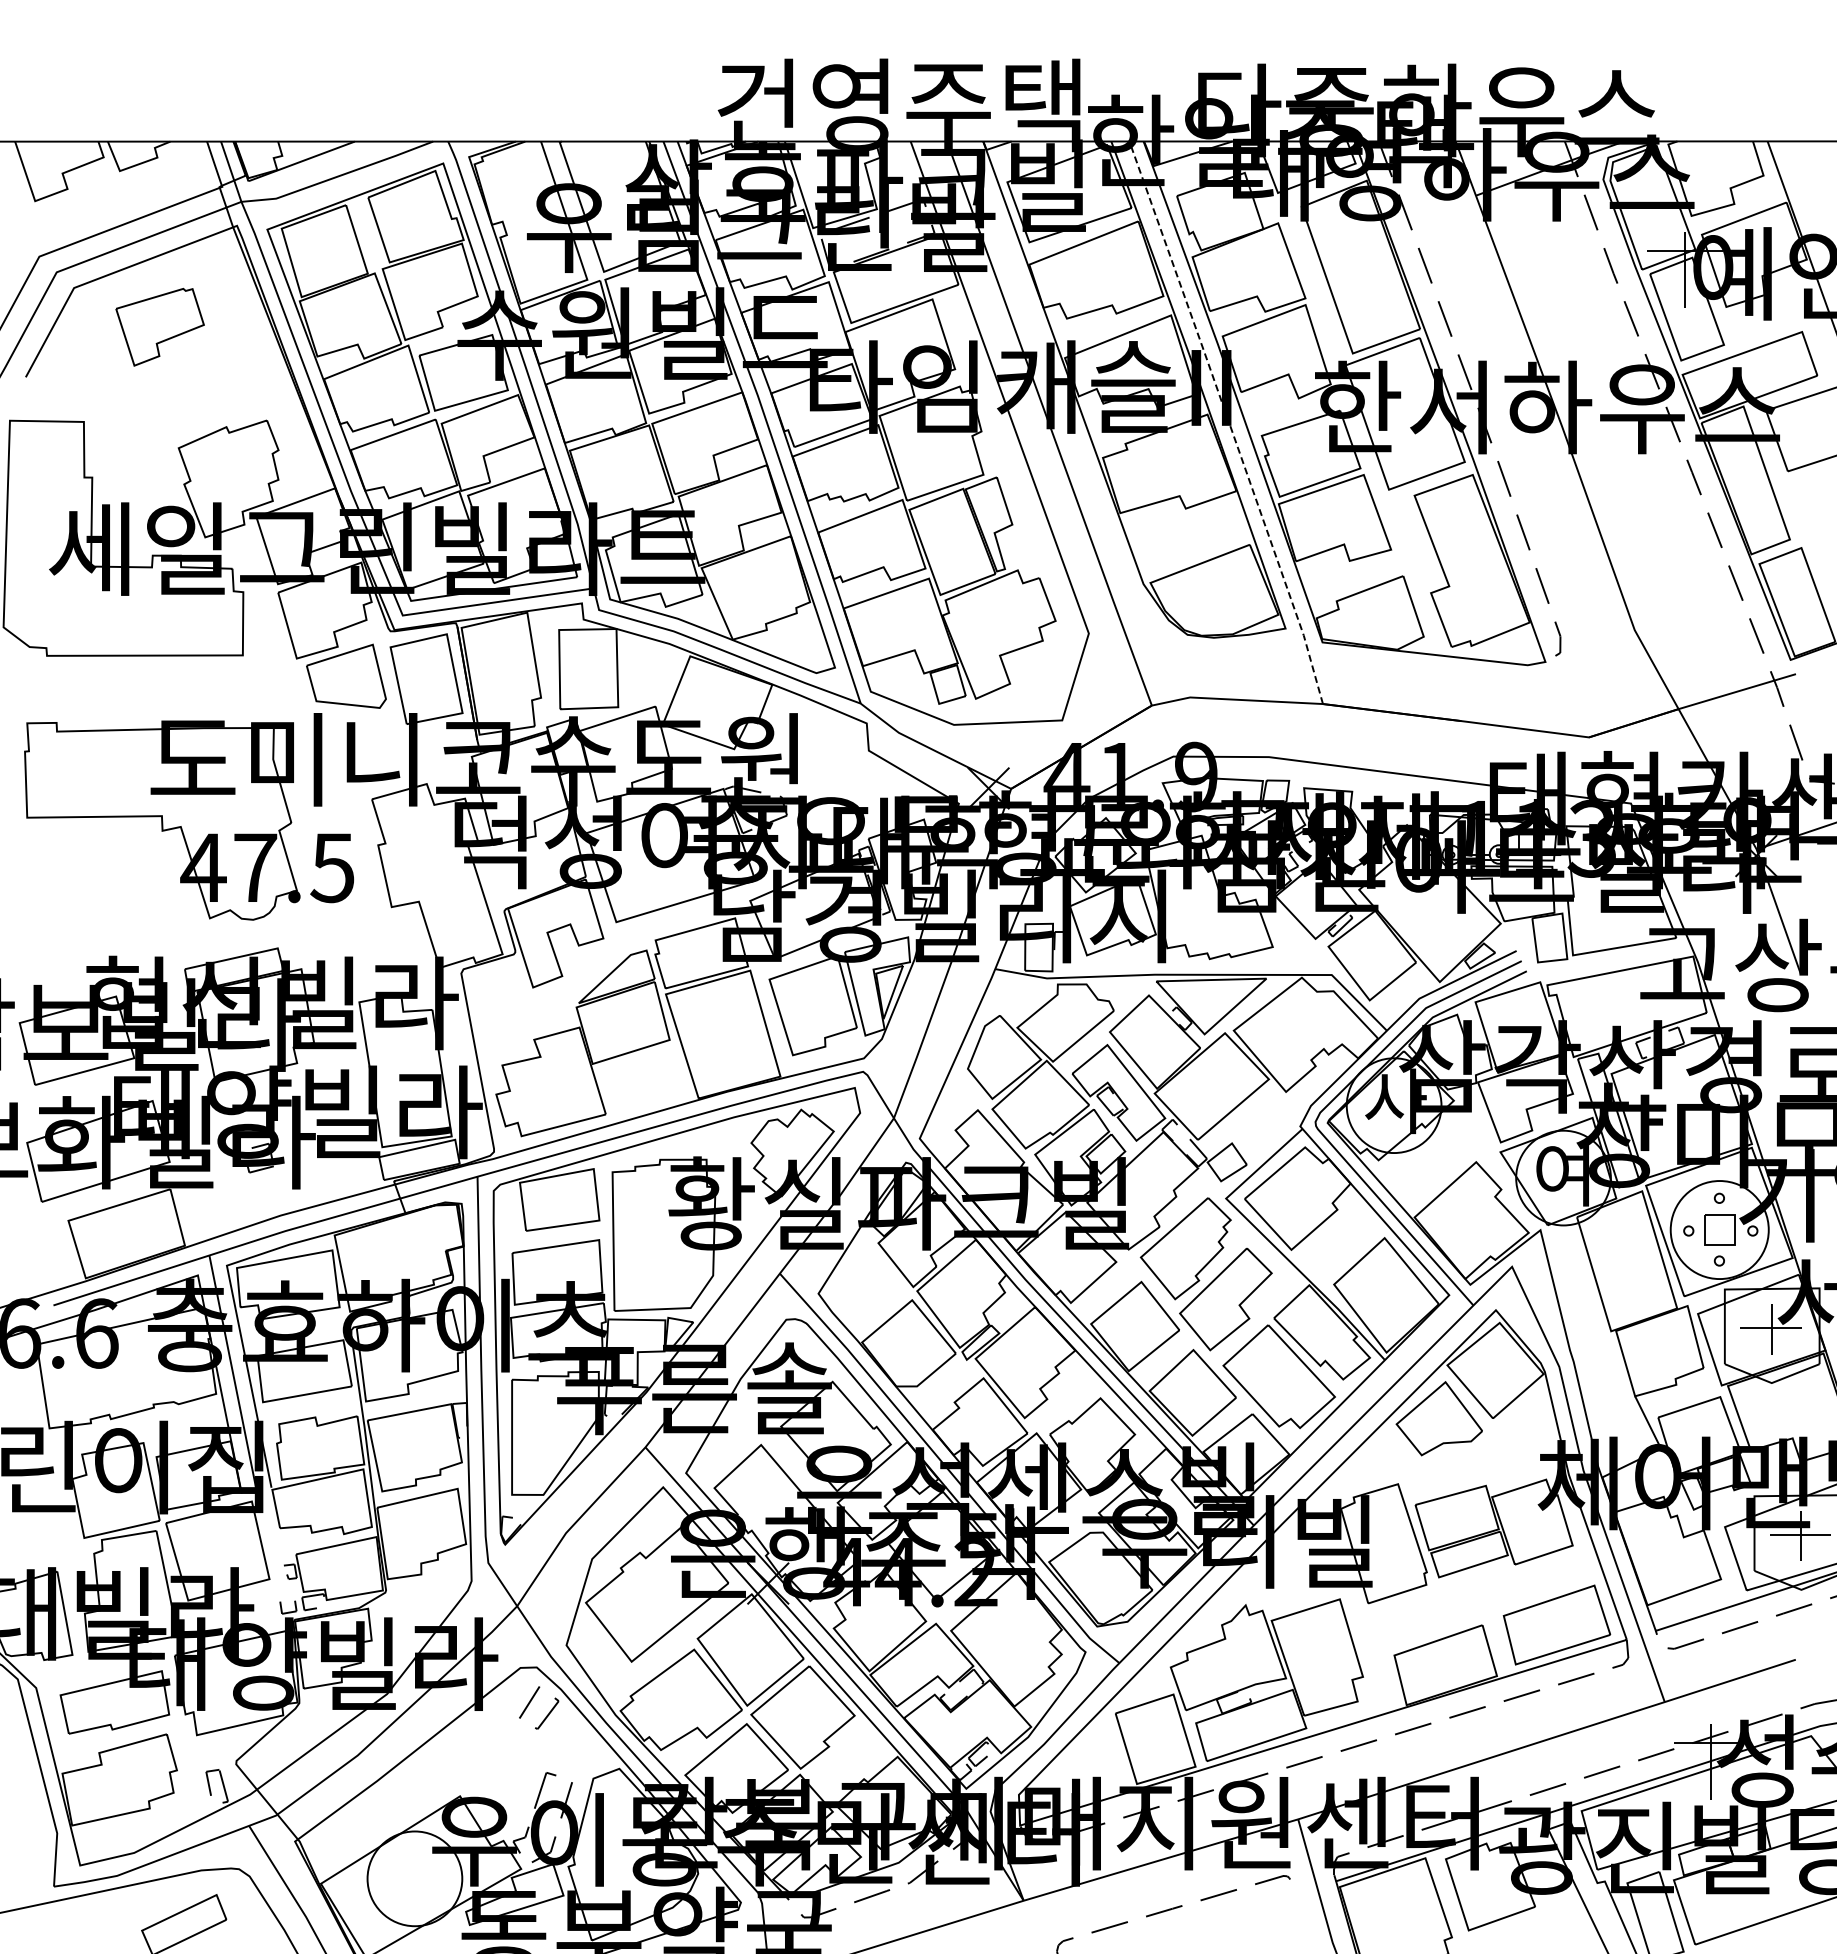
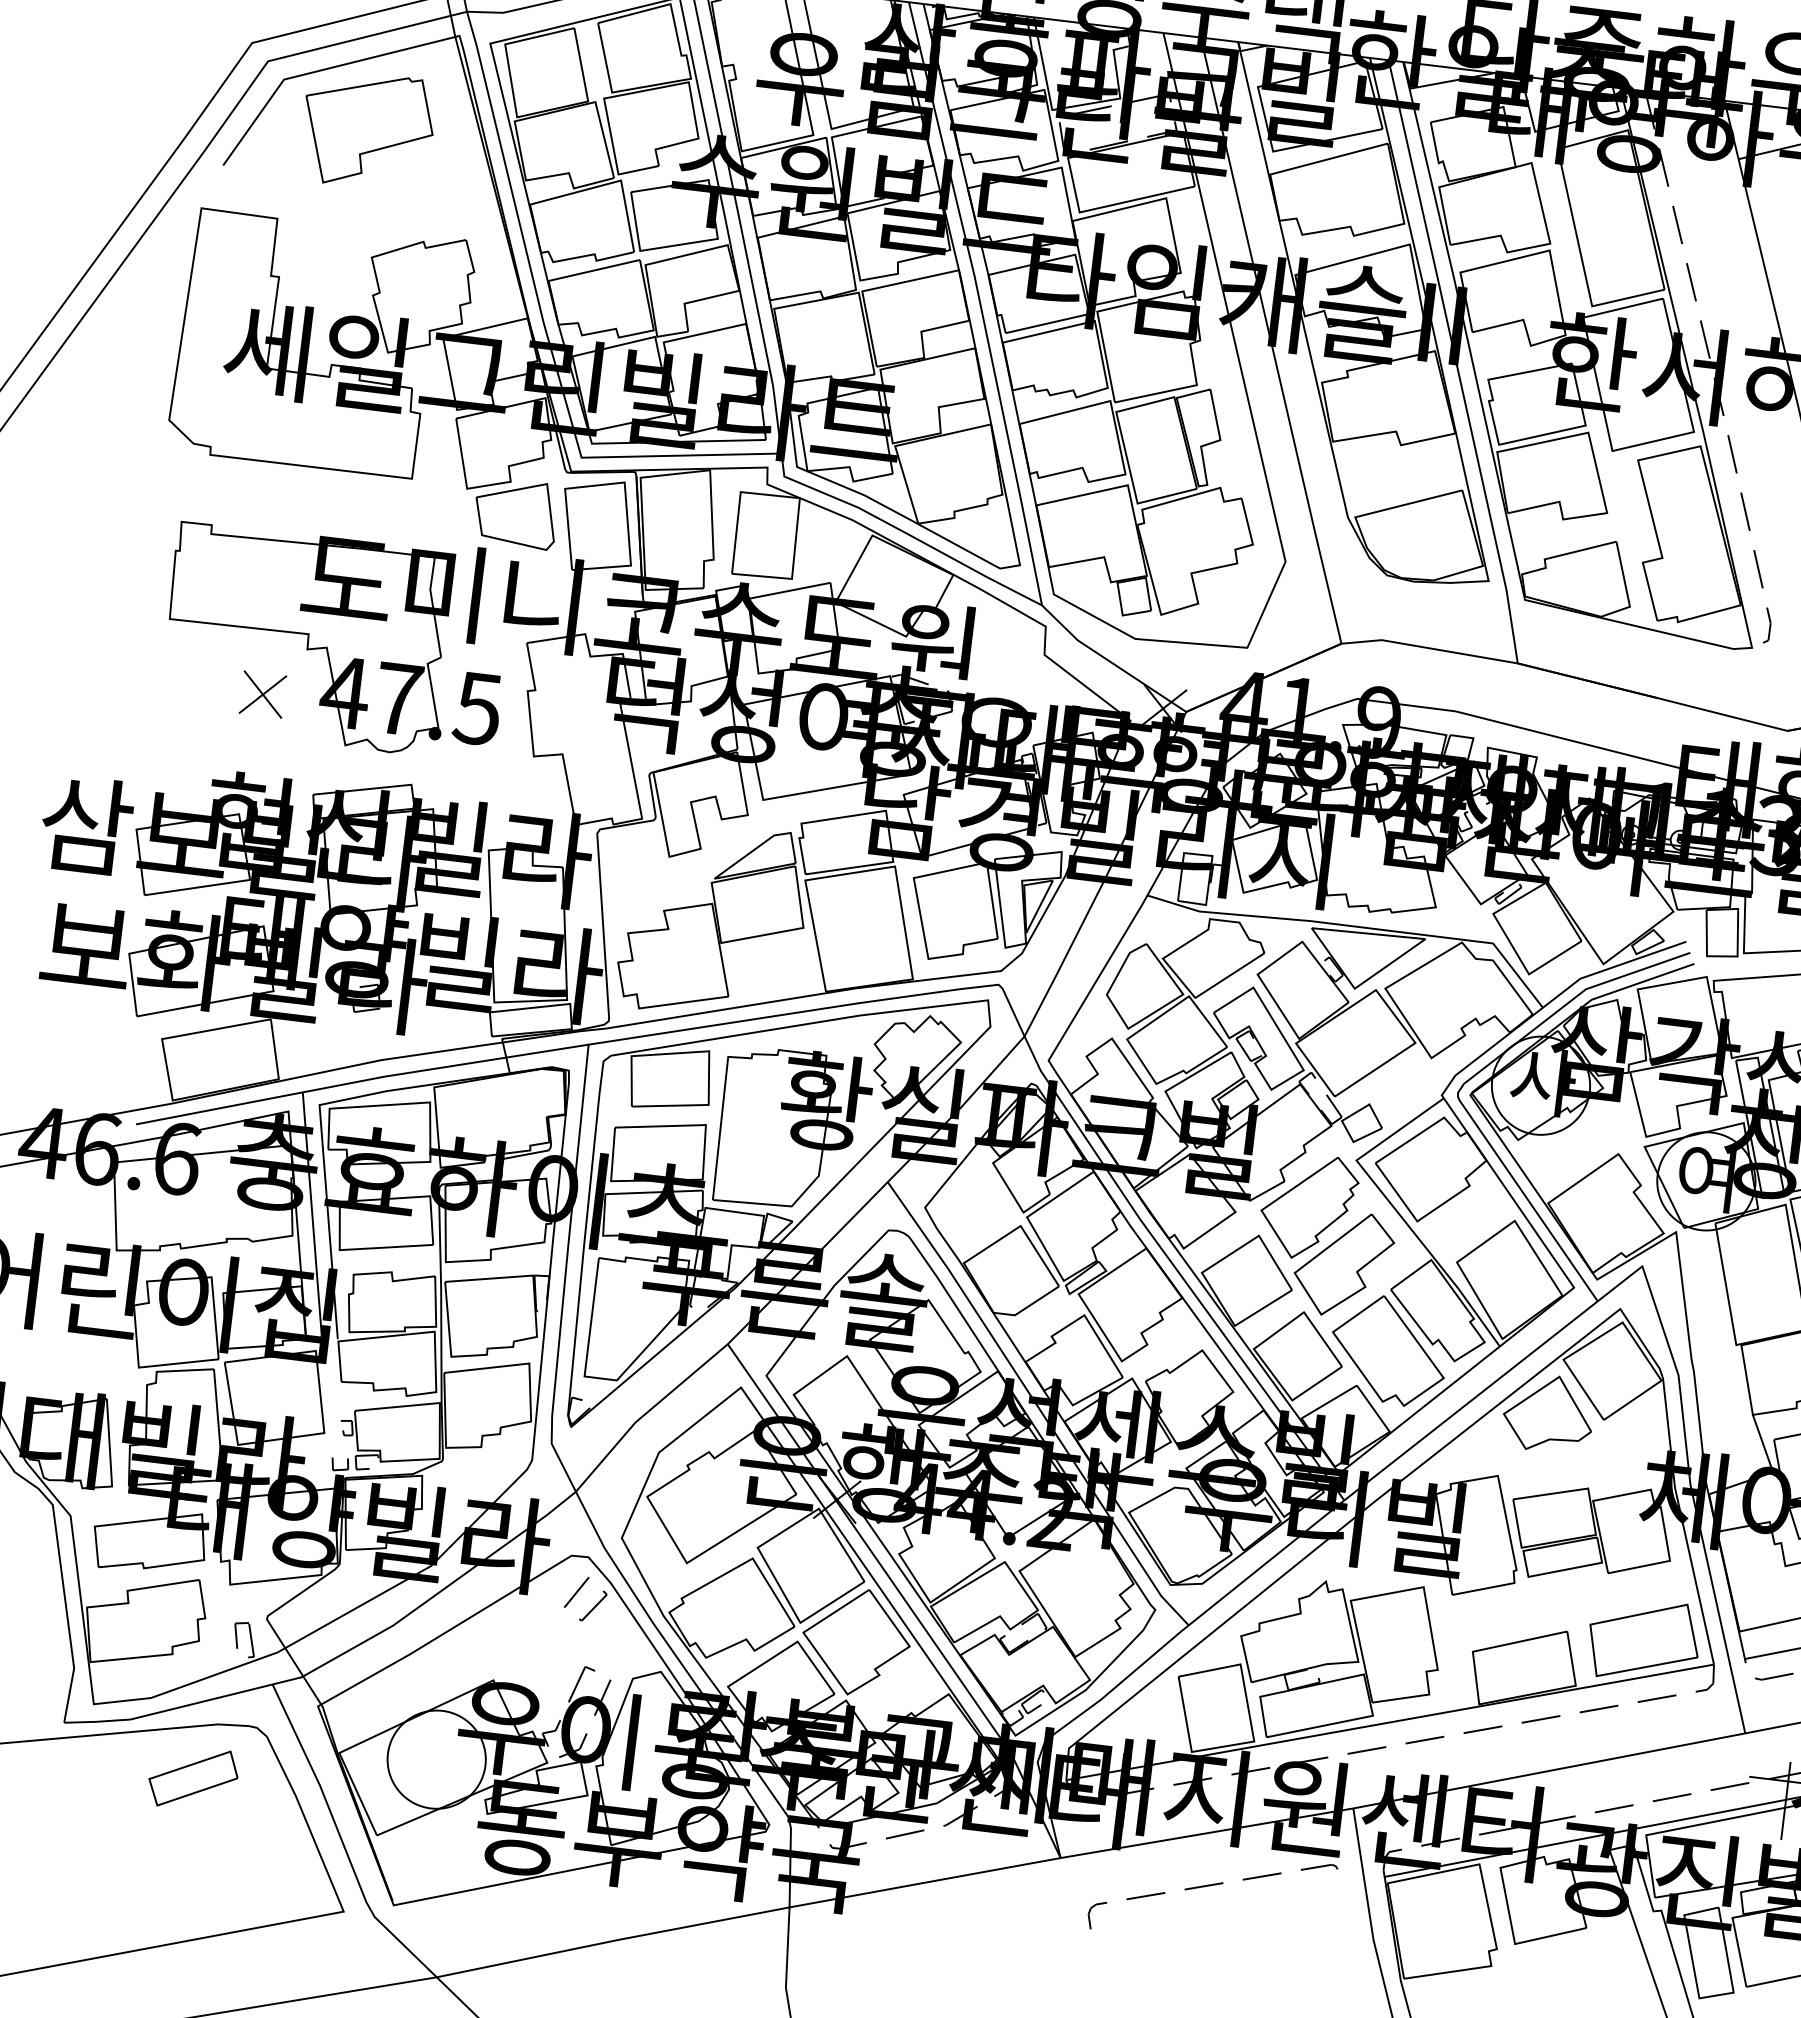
part: (159, 327) -> (367, 130), size x1.43
line: (1228, 421) -> (1455, 360), dashed -> solid
part: (125, 879) -> (263, 694), added

